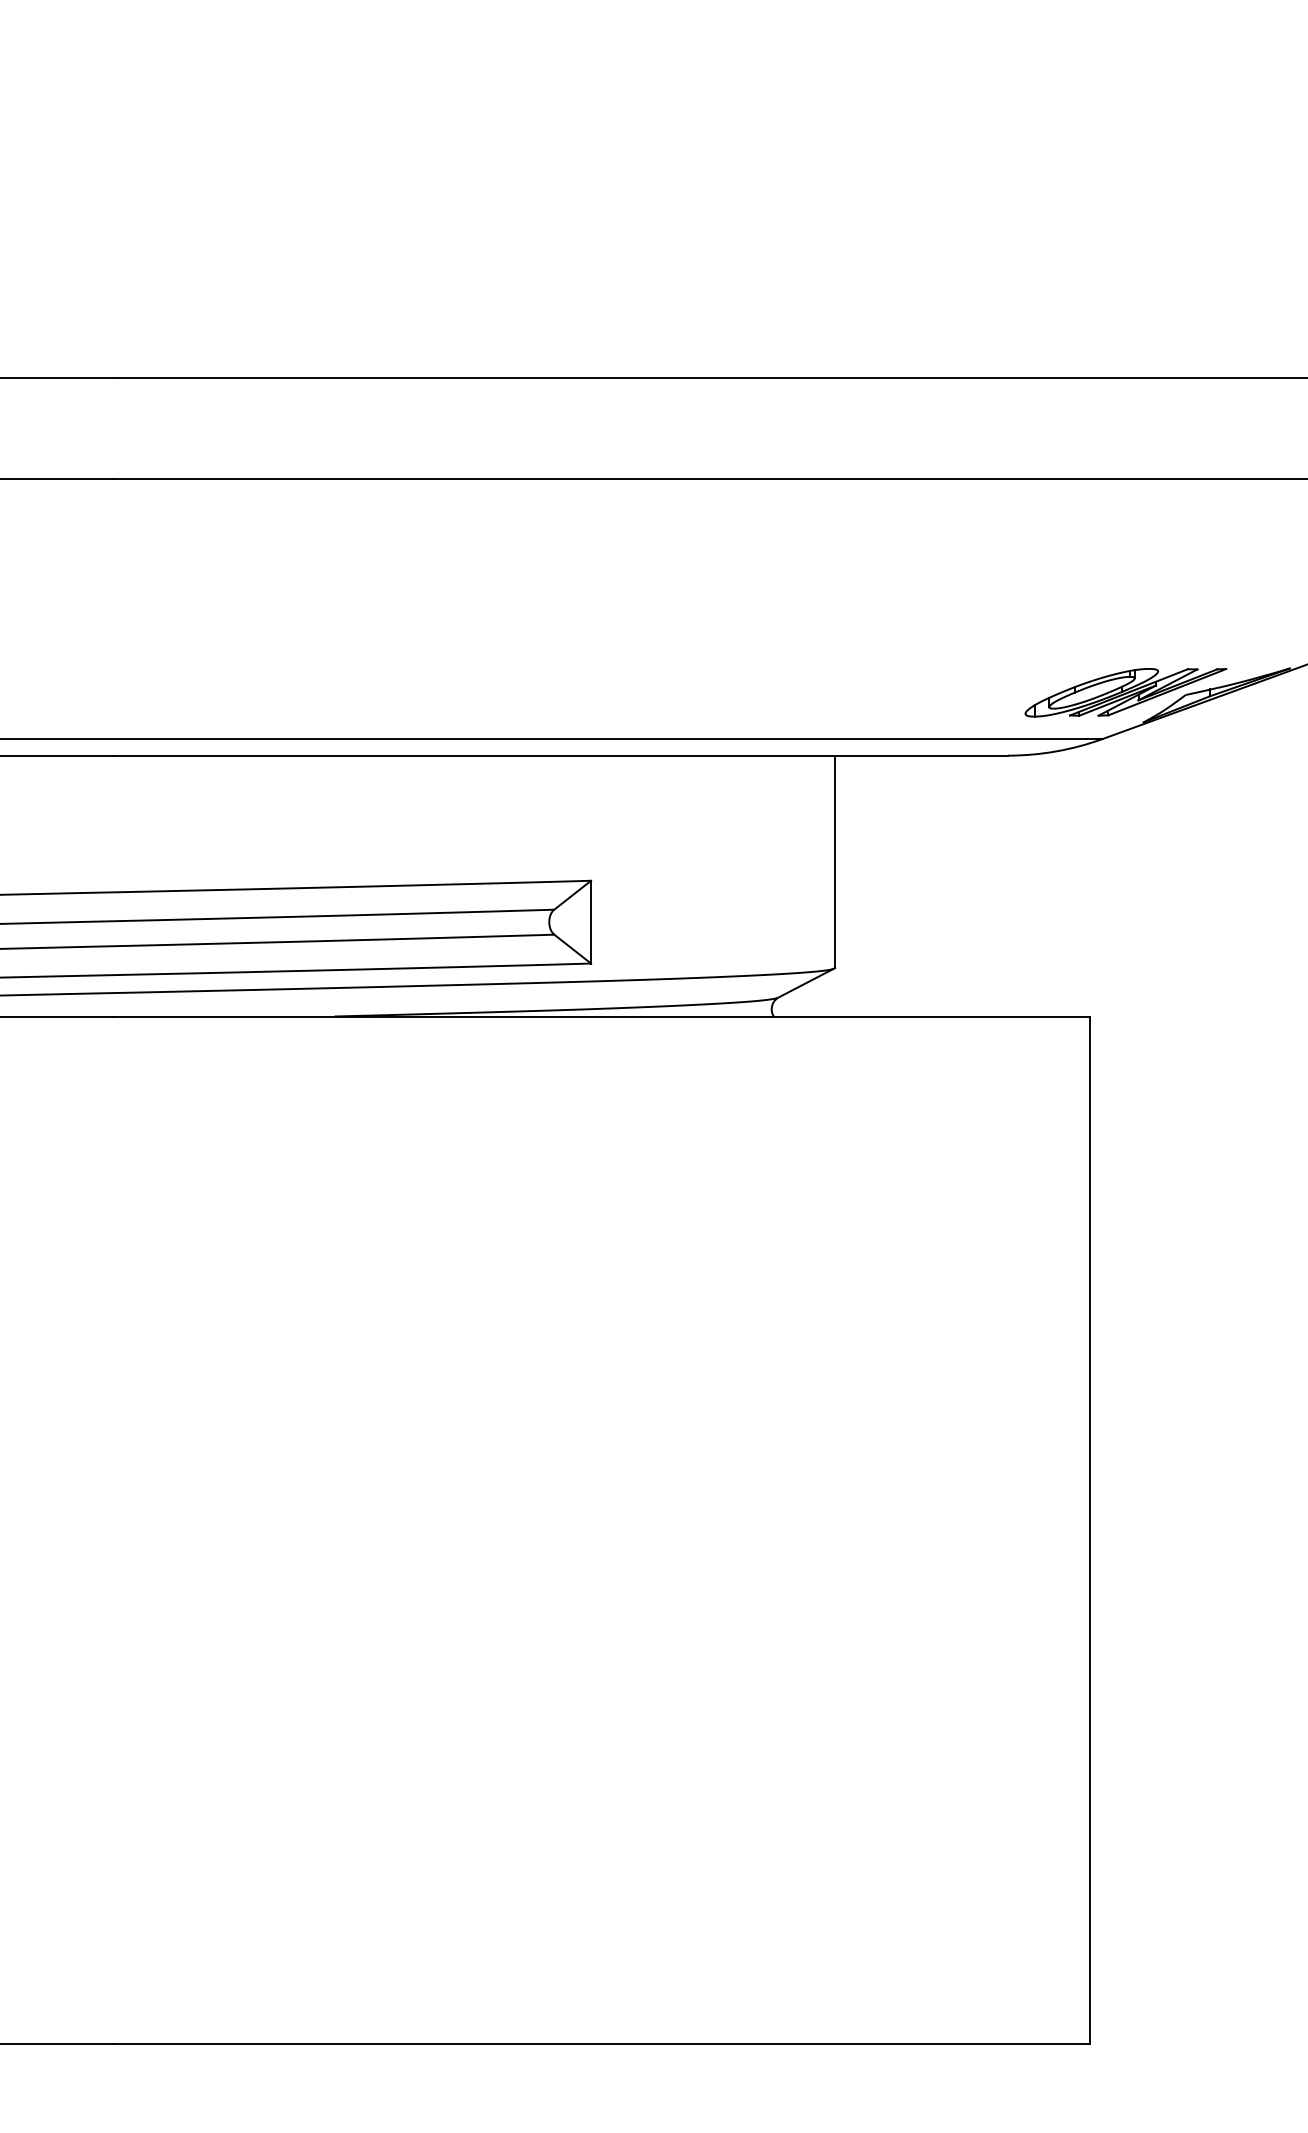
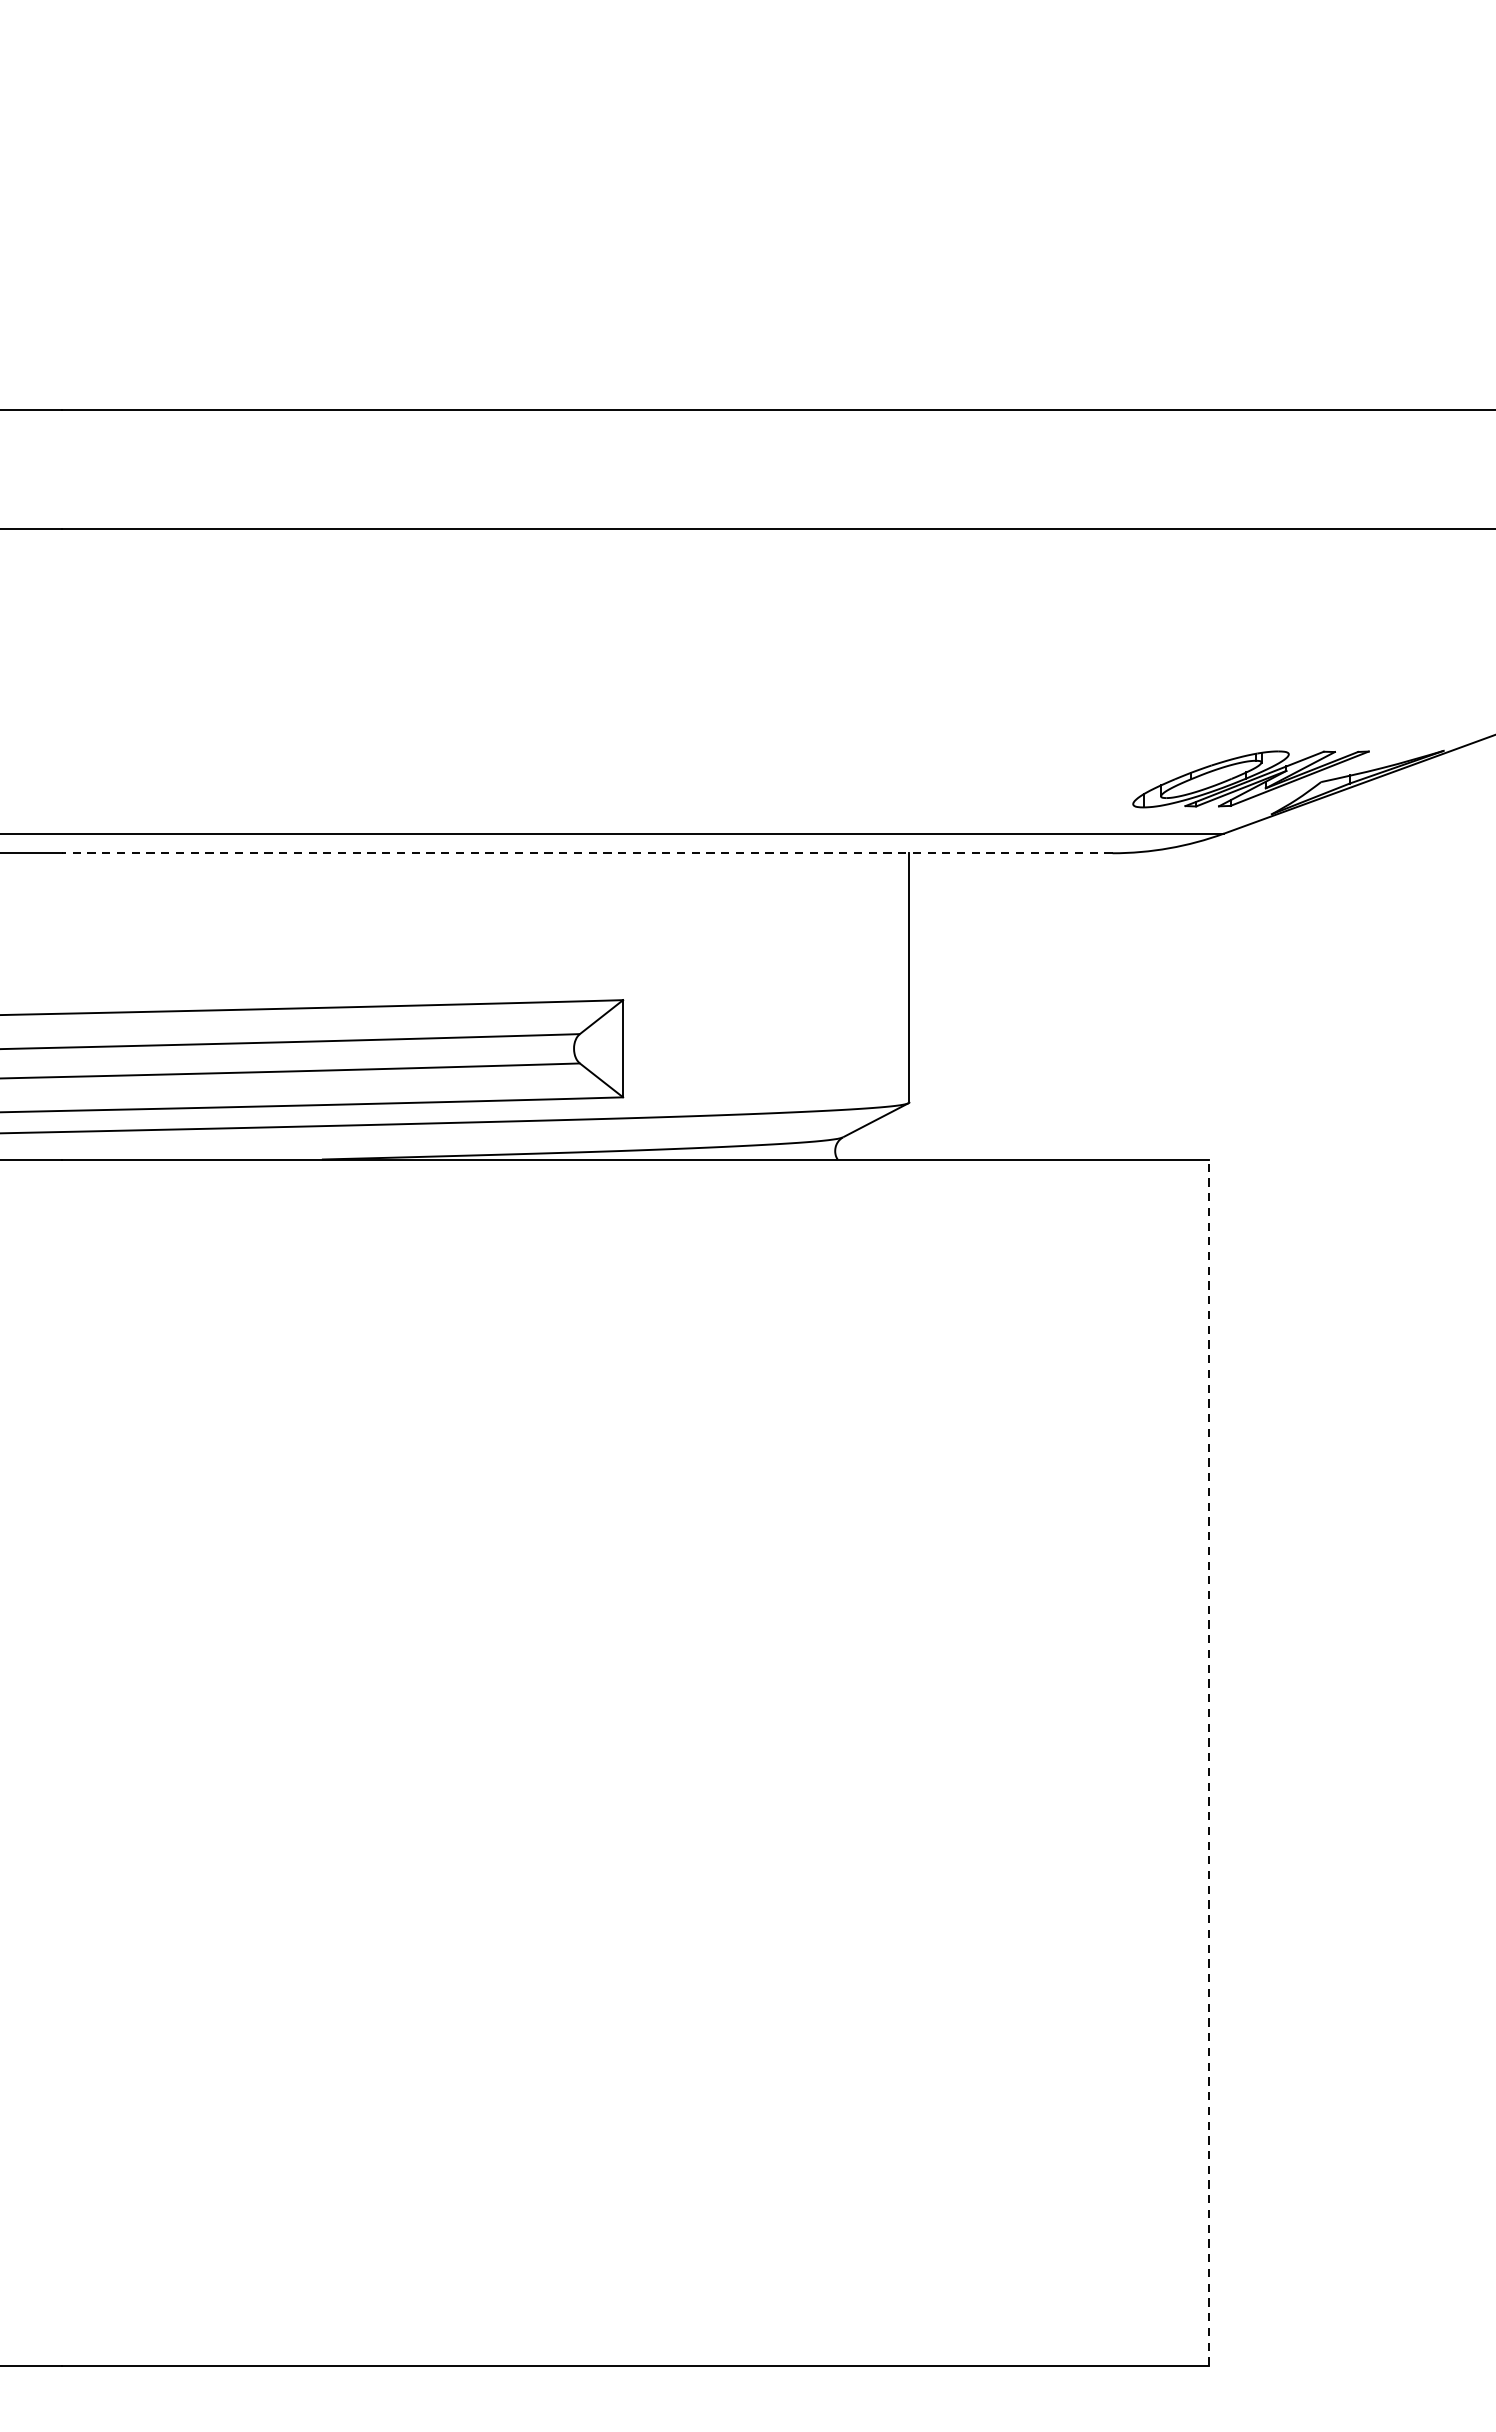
line: (559, 755) -> (586, 853), solid -> dashed
line: (1090, 1530) -> (1209, 1763), solid -> dashed

